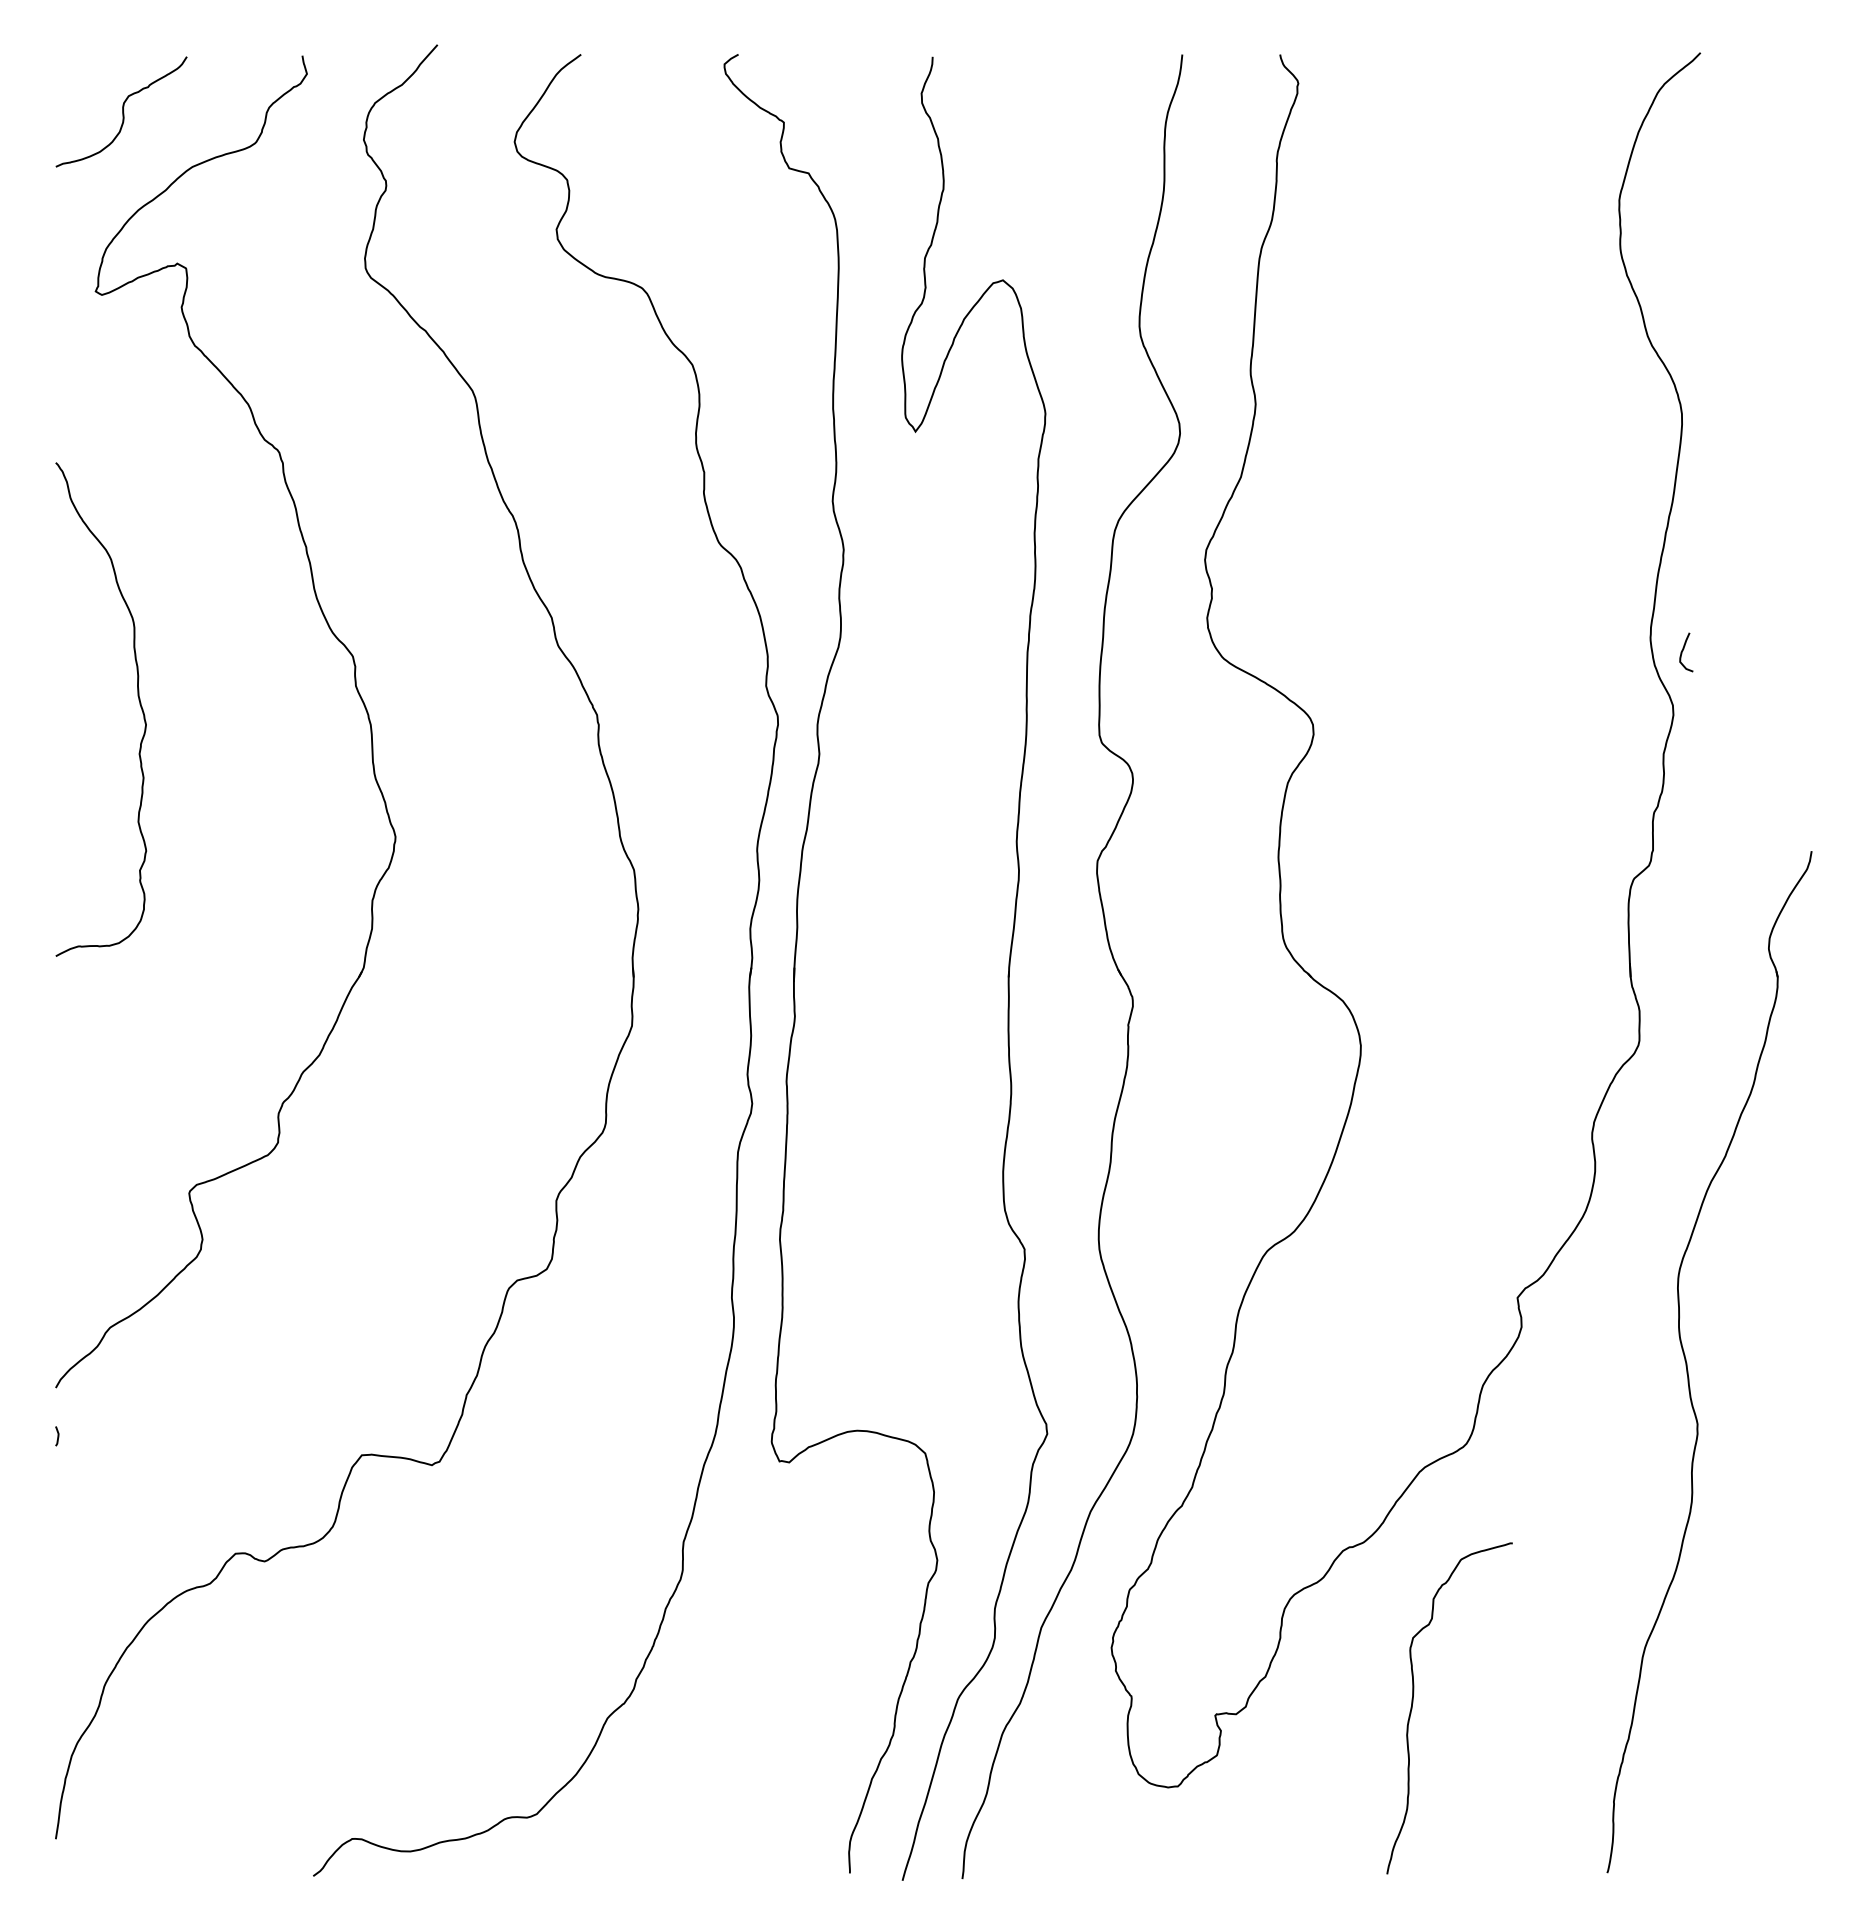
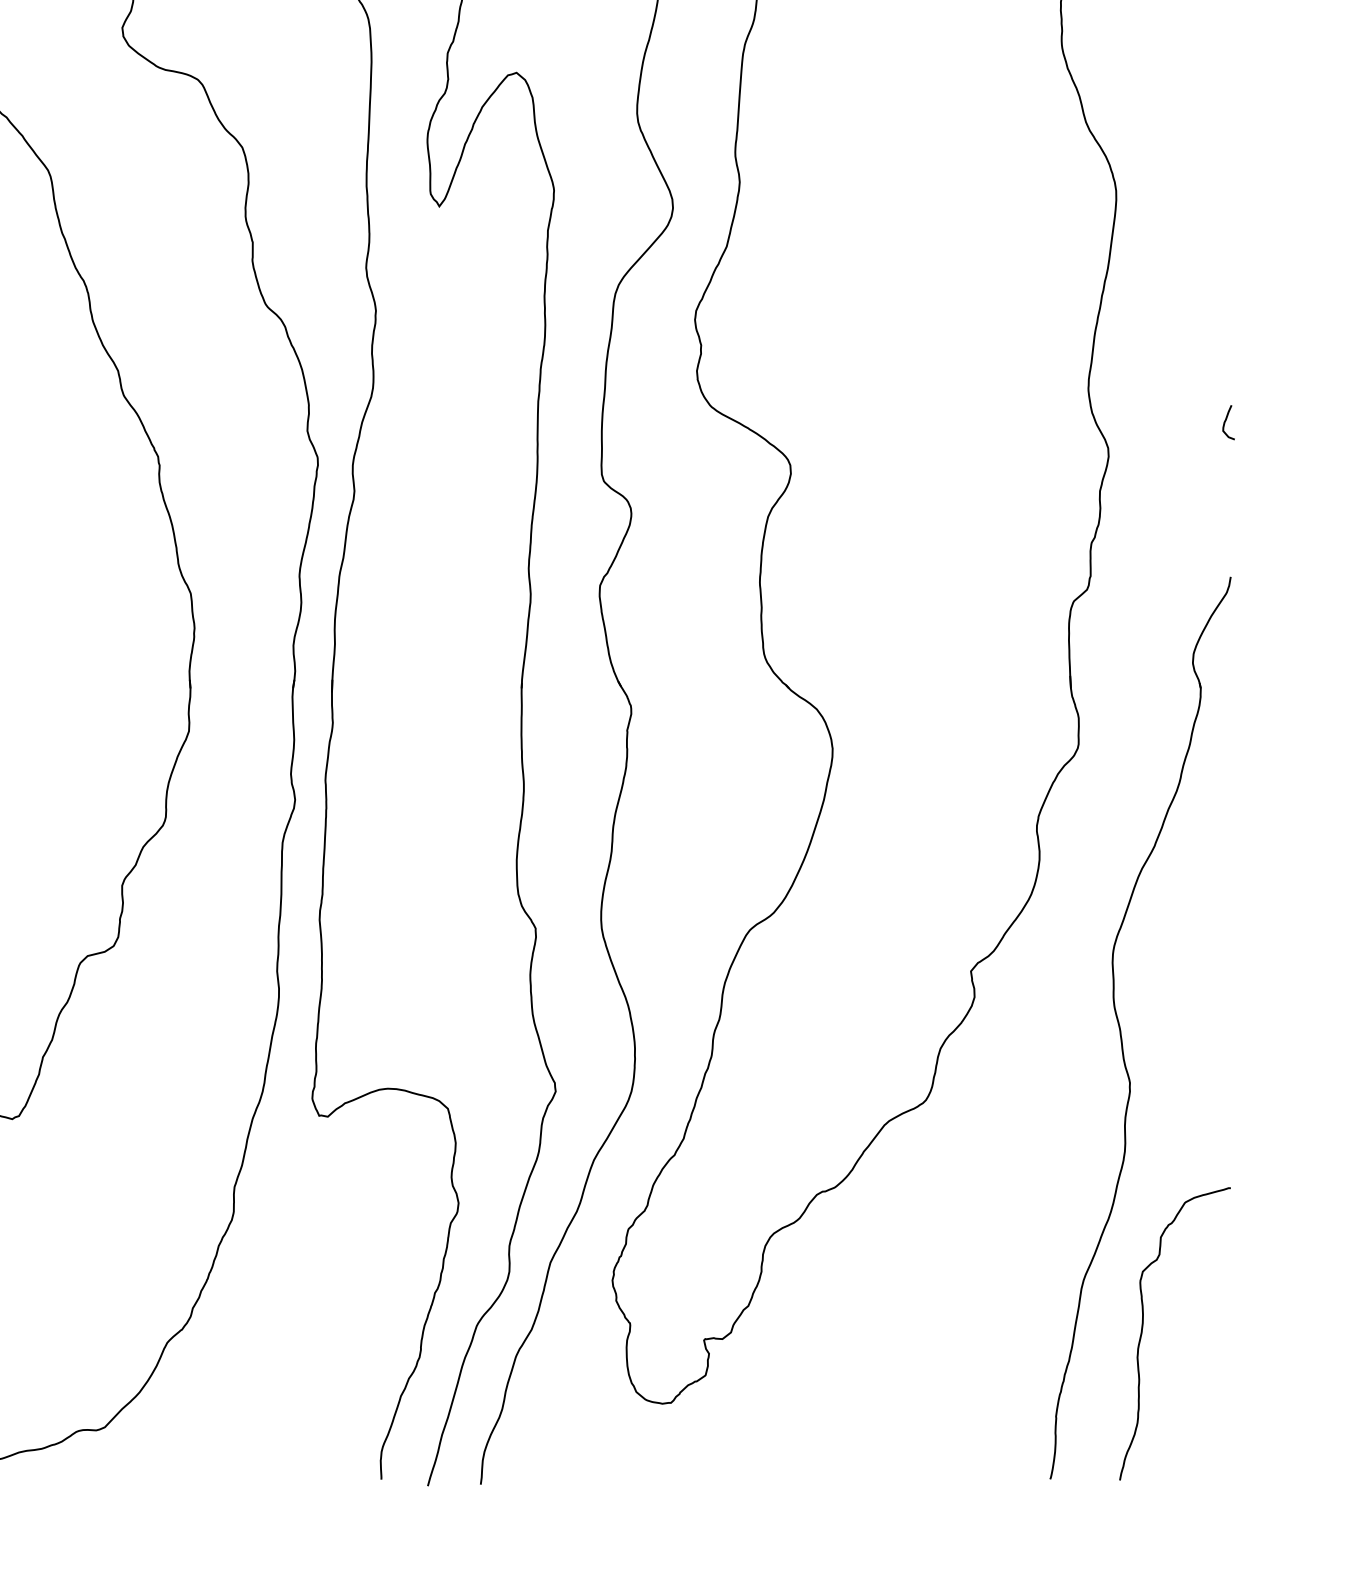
curve: (1683, 651) -> (1226, 421), moved
curve: (1413, 1703) -> (1143, 1329), moved

